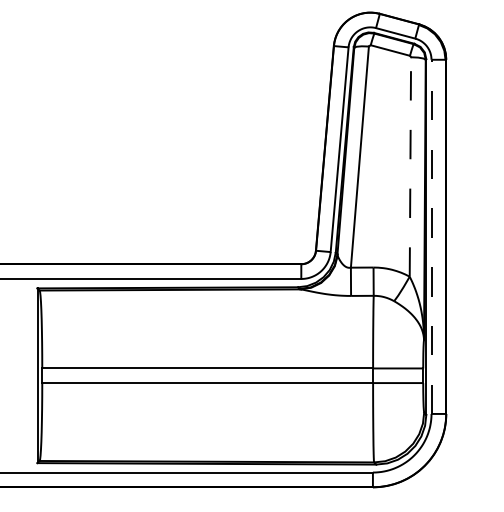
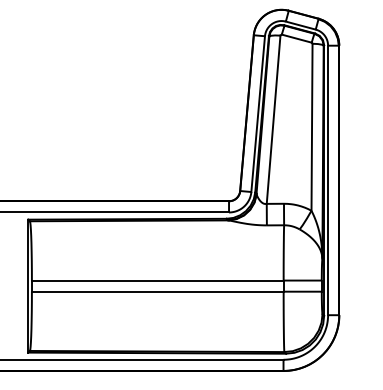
line: (410, 166) -> (312, 126), dashed -> solid
line: (431, 236) -> (328, 180), dashed -> solid

